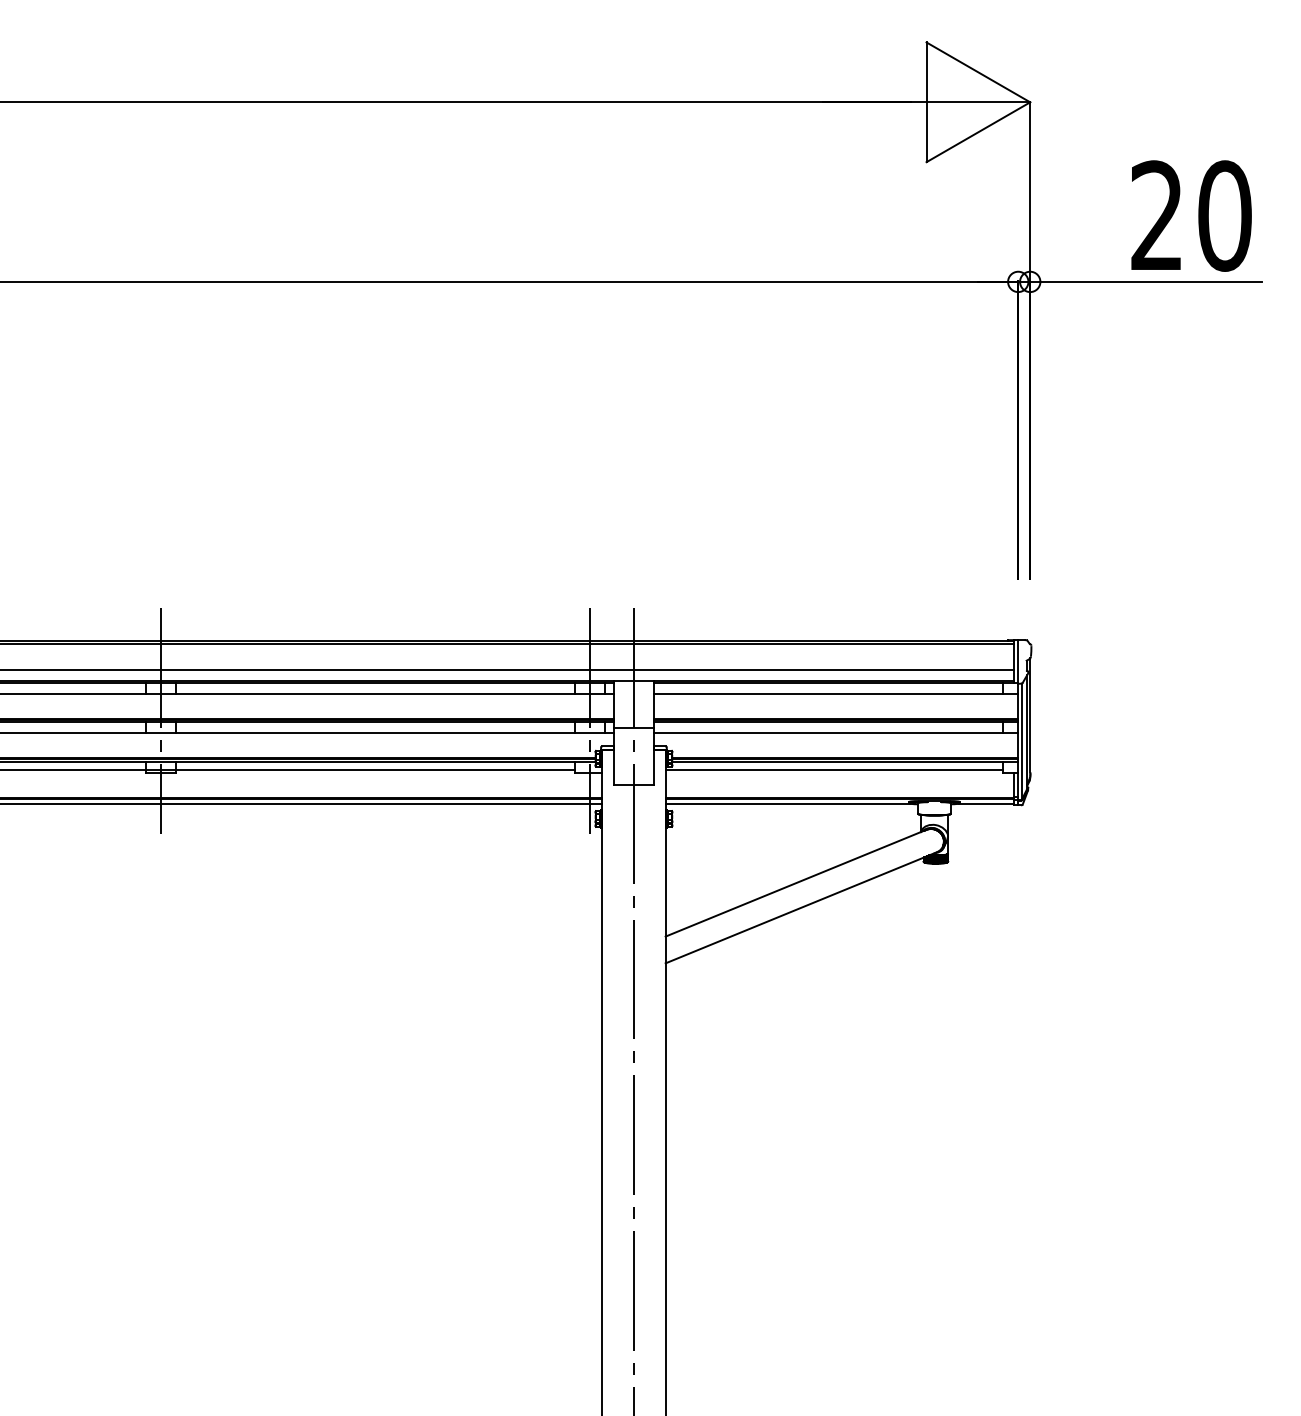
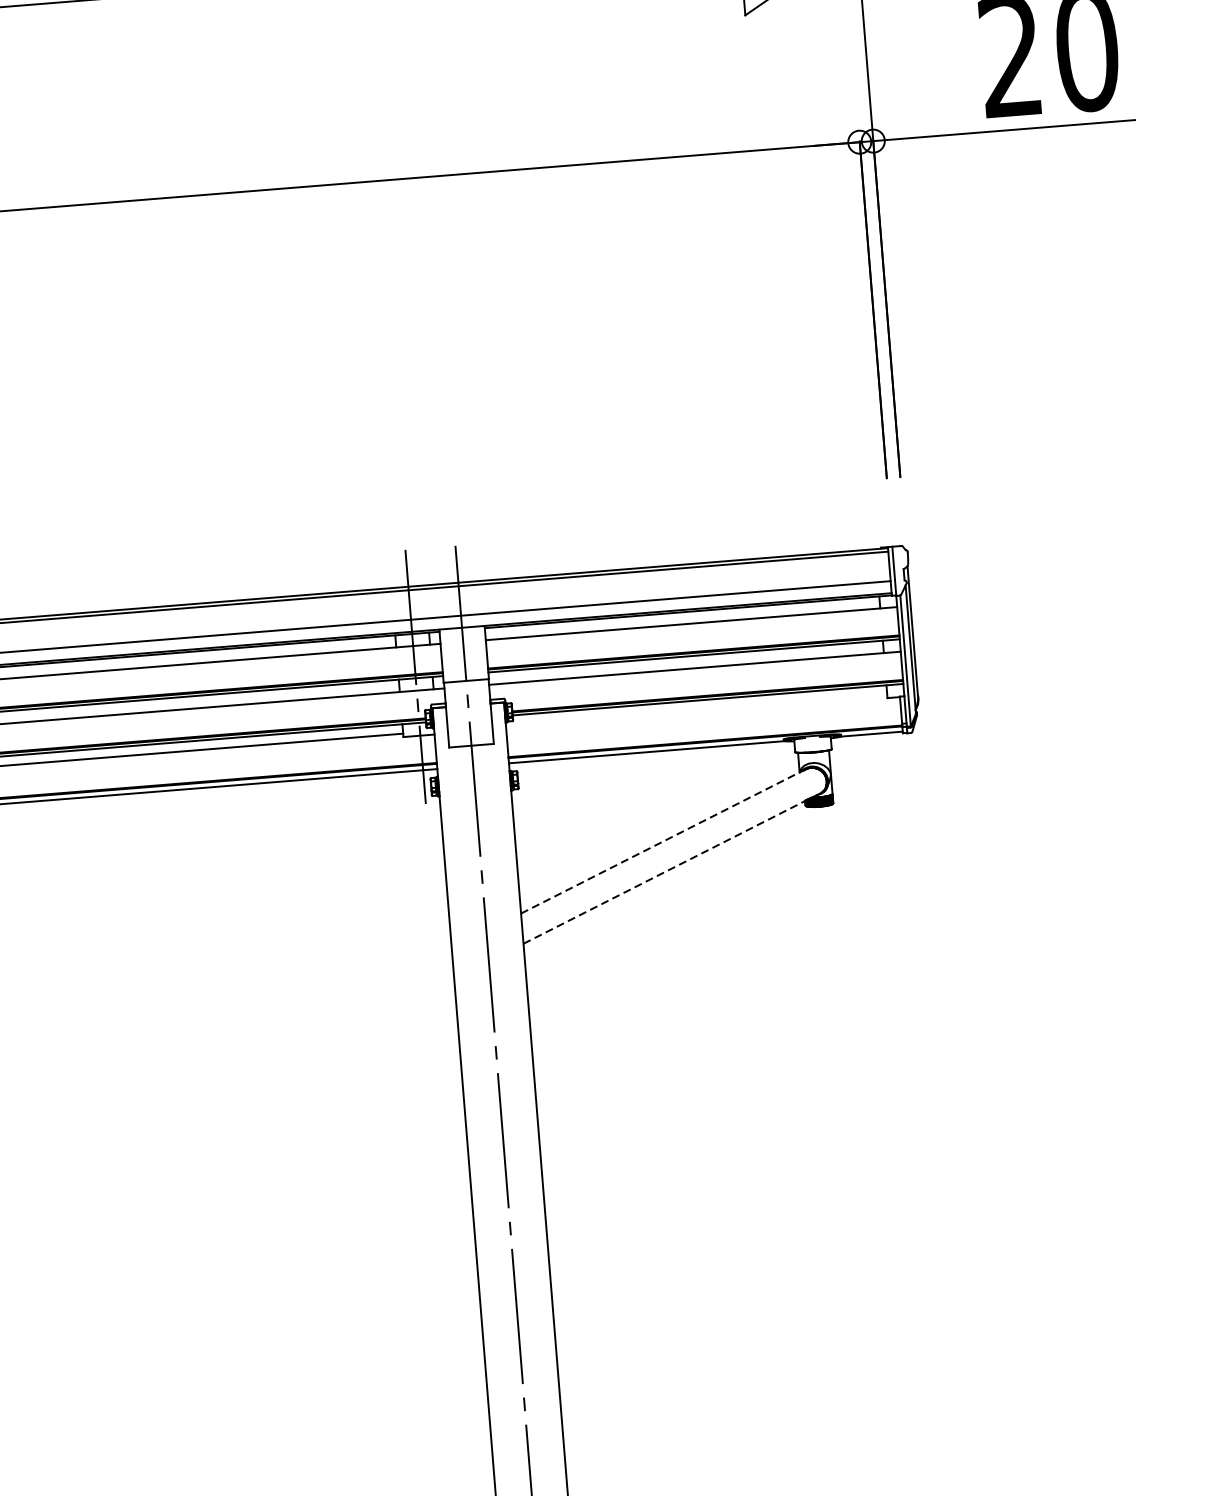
line: (834, 769) -> (696, 709), removed
line: (795, 883) -> (662, 841), solid -> dashed
line: (801, 907) -> (671, 868), solid -> dashed

